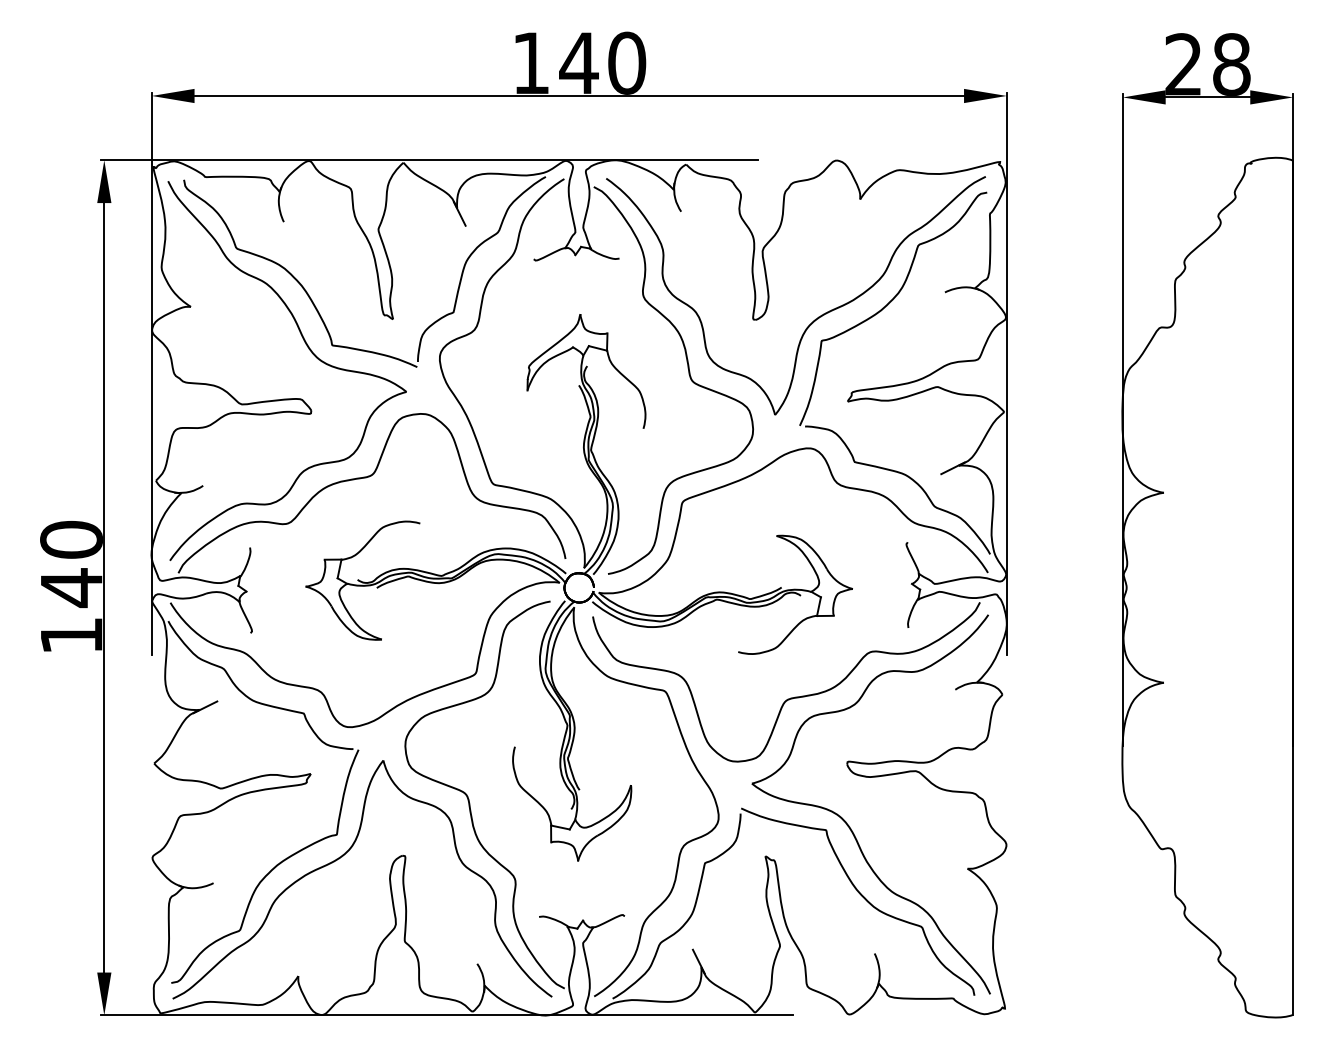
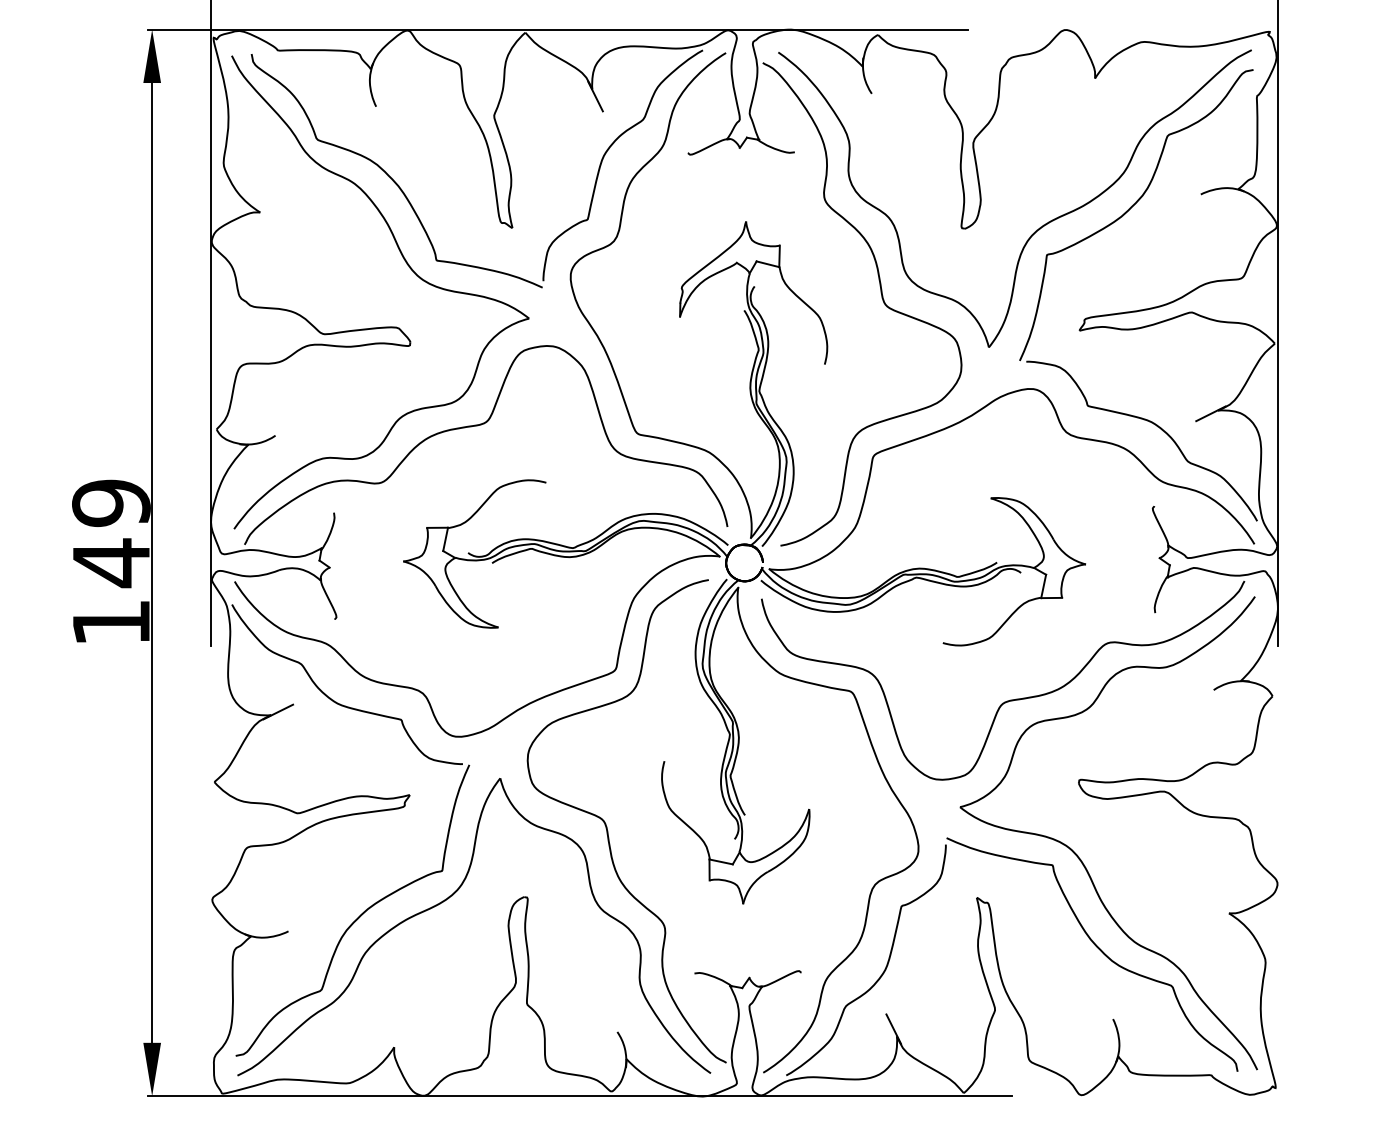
text: (71, 539) -> (111, 502), 140 -> 149

